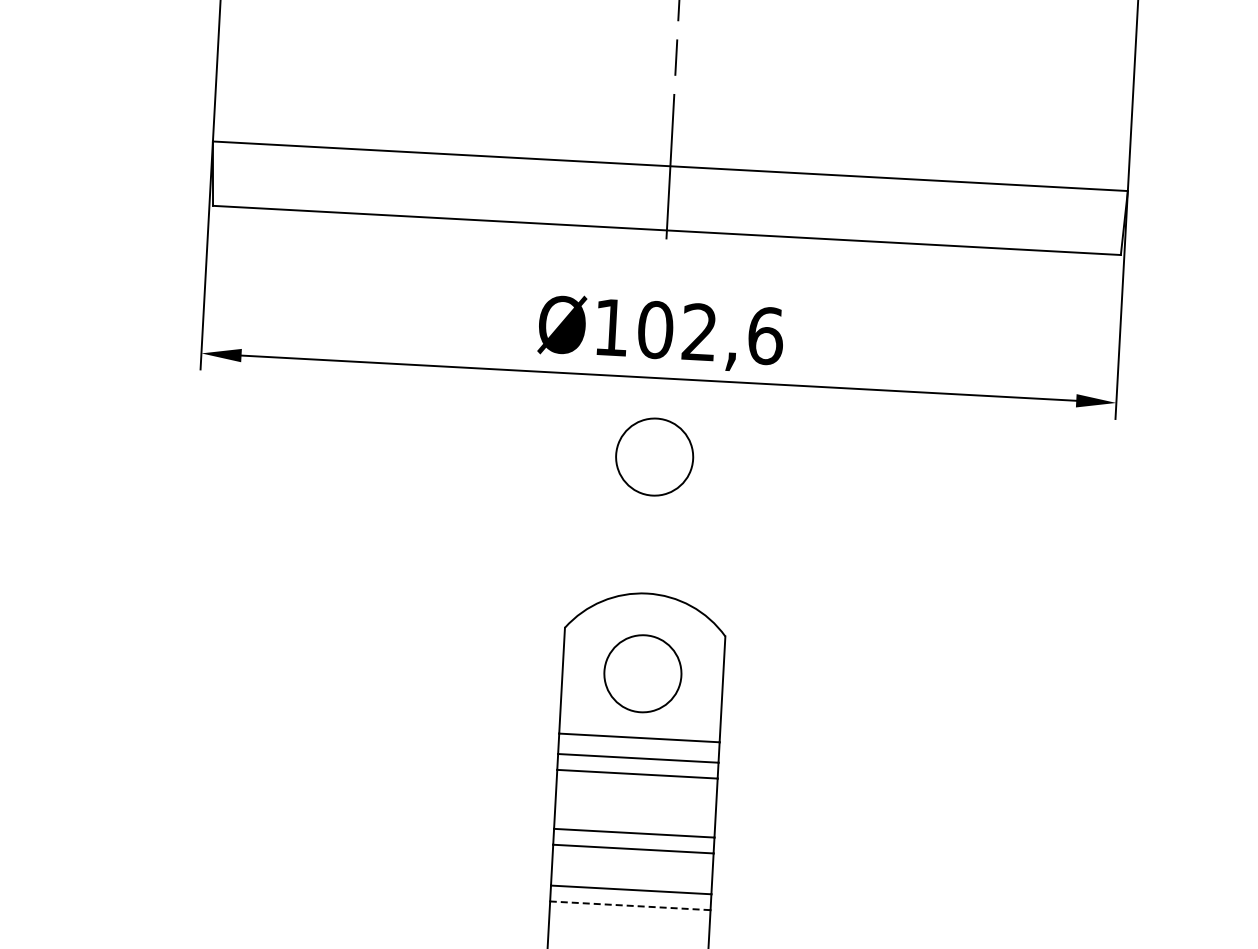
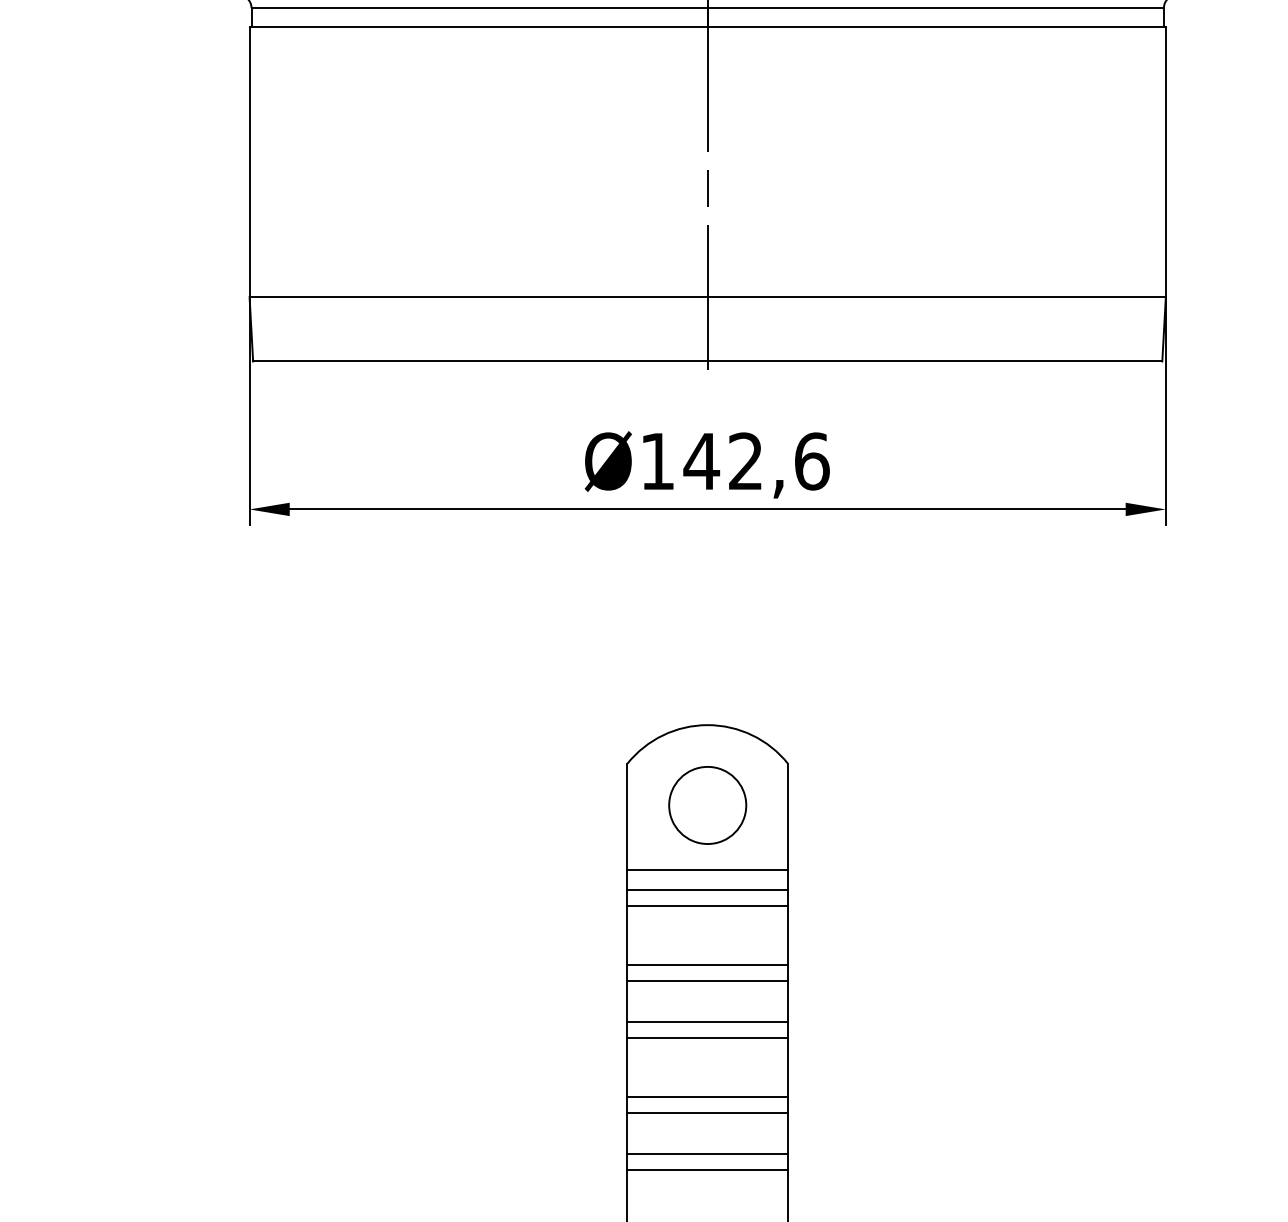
text: (655, 329) -> (701, 461), Ø102,6 -> Ø142,6
circle: (654, 457) -> (707, 588), removed
line: (630, 905) -> (707, 1037), dashed -> solid

